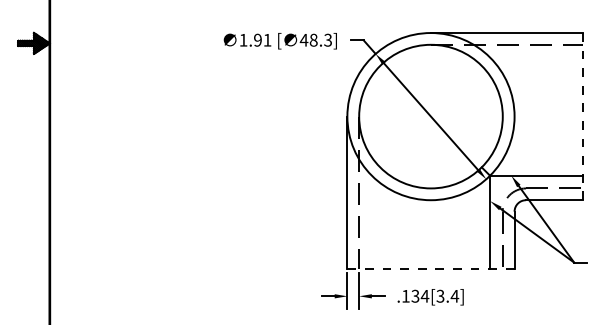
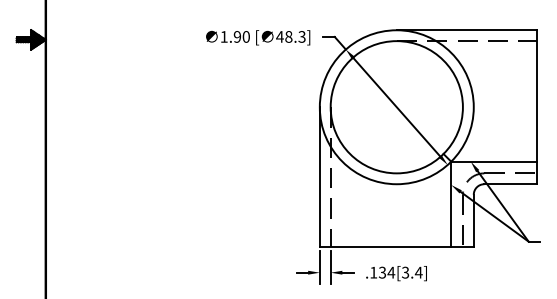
text: (267, 39) -> (246, 36), 1.91 -> 1.90
line: (583, 116) -> (537, 107), dashed -> solid
line: (430, 268) -> (396, 247), dashed -> solid

